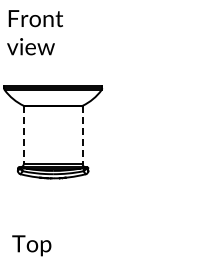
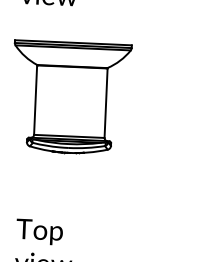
line: (23, 135) -> (35, 100), dashed -> solid
line: (82, 135) -> (105, 103), dashed -> solid

